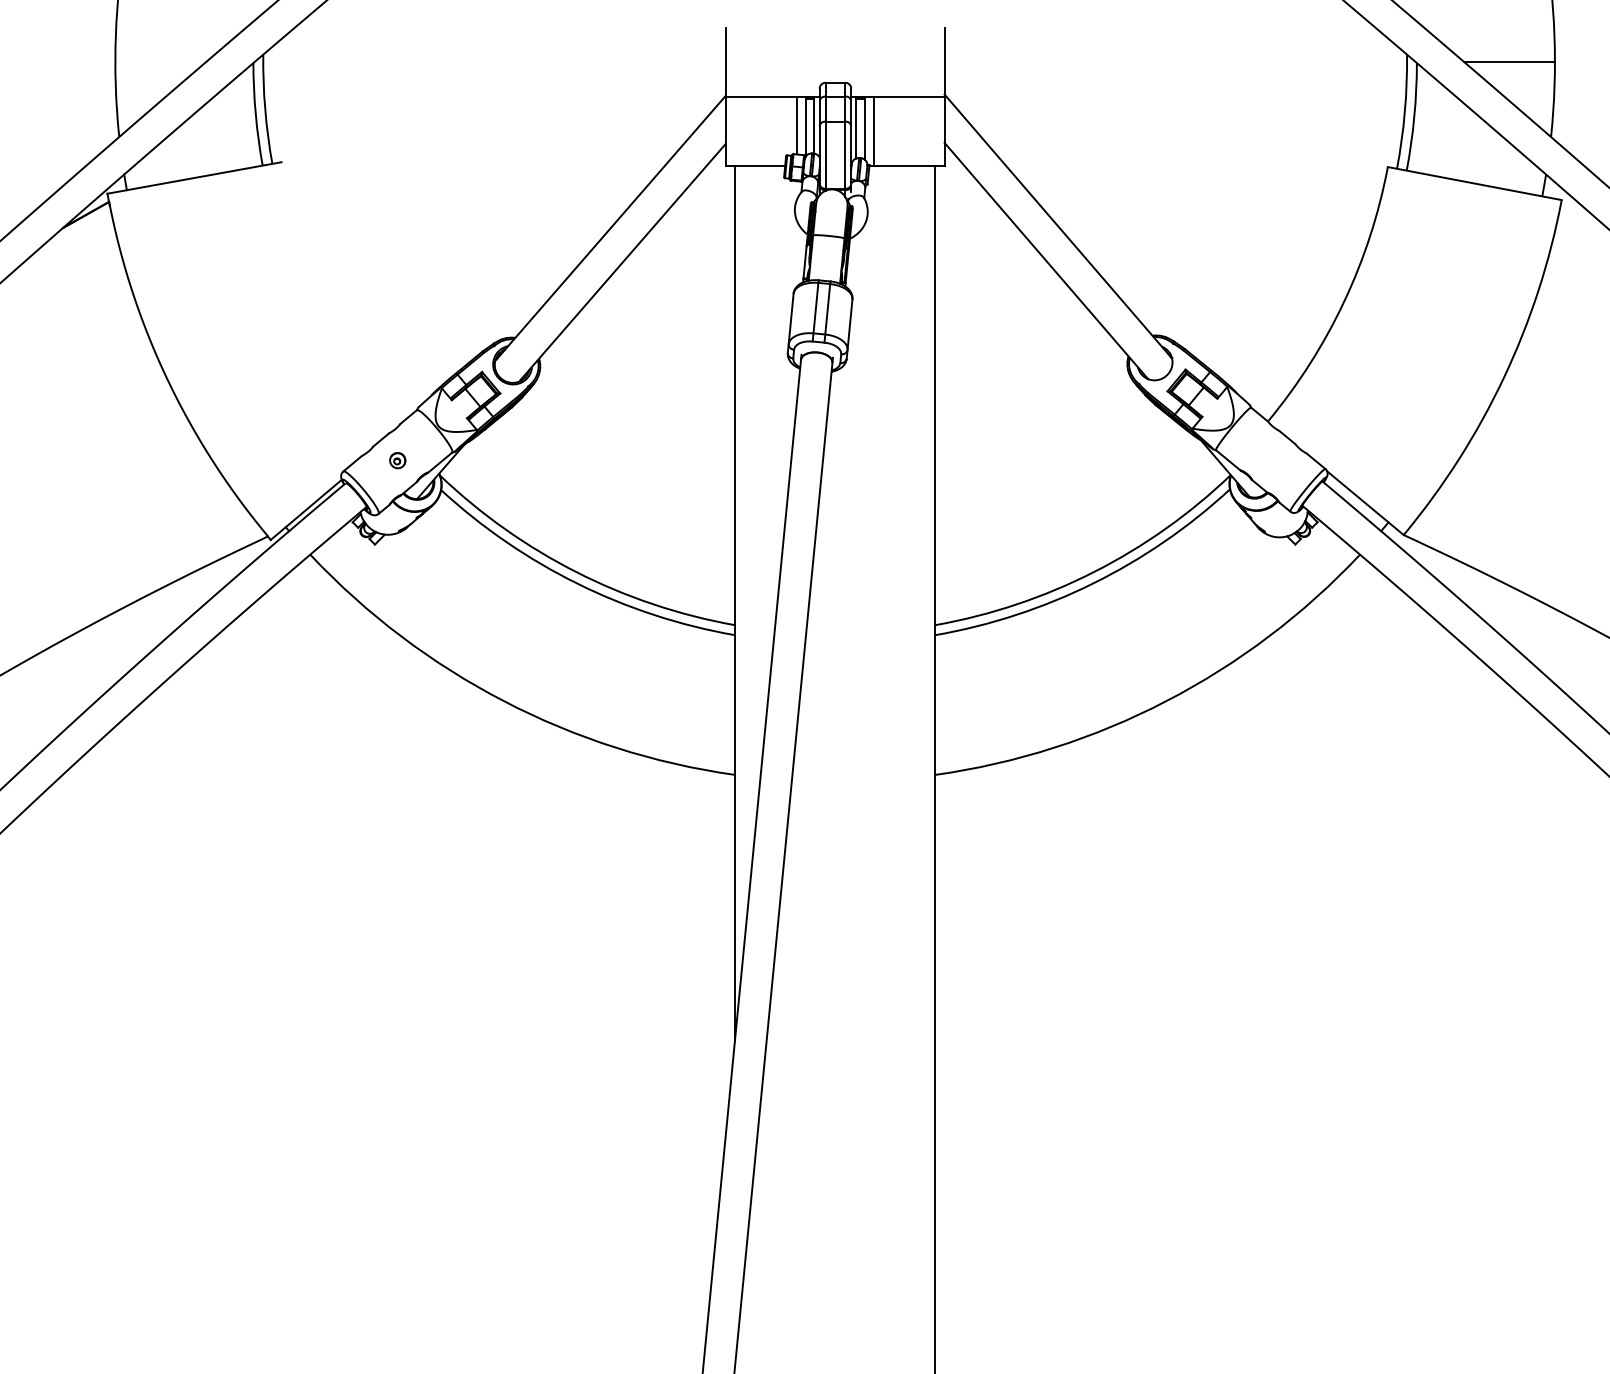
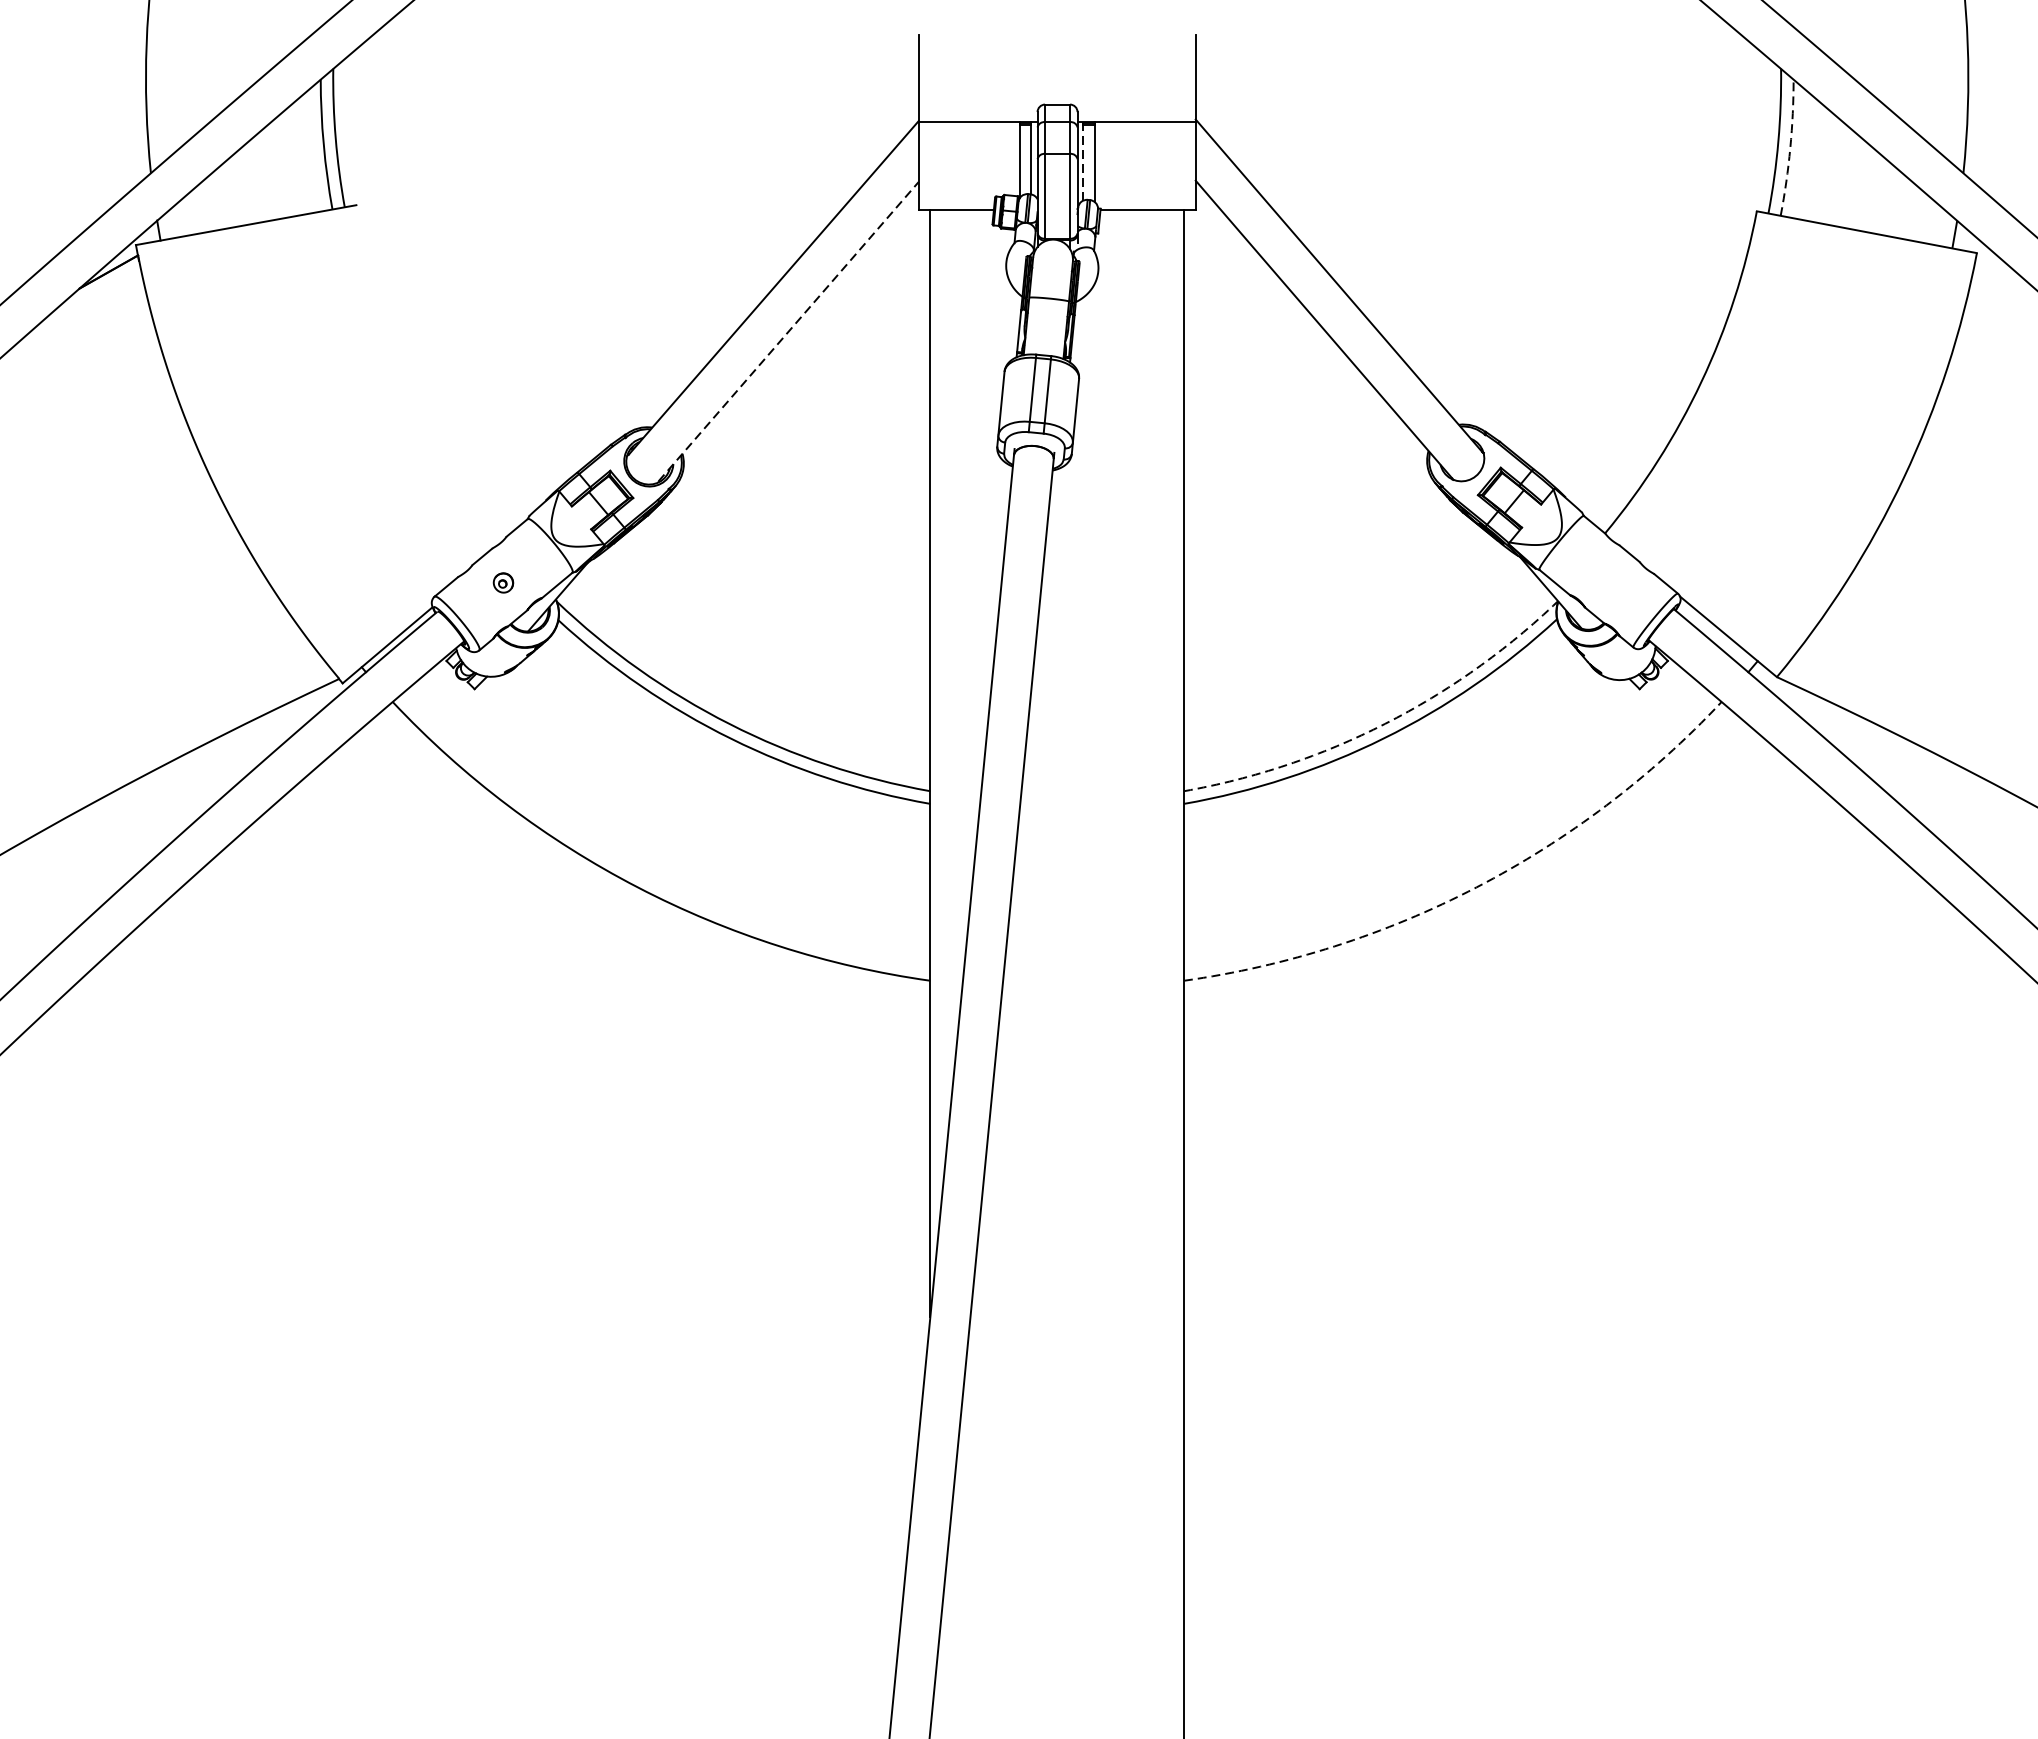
line: (1509, 62) -> (1910, 78), removed
arc: (1414, 117) -> (1790, 148), solid -> dashed
line: (796, 125) -> (1008, 158), removed
line: (855, 127) -> (1082, 161), solid -> dashed
line: (873, 130) -> (1105, 165), removed
line: (623, 262) -> (789, 332), solid -> dashed
arc: (1094, 571) -> (1385, 723), solid -> dashed
arc: (1166, 701) -> (1476, 887), solid -> dashed

